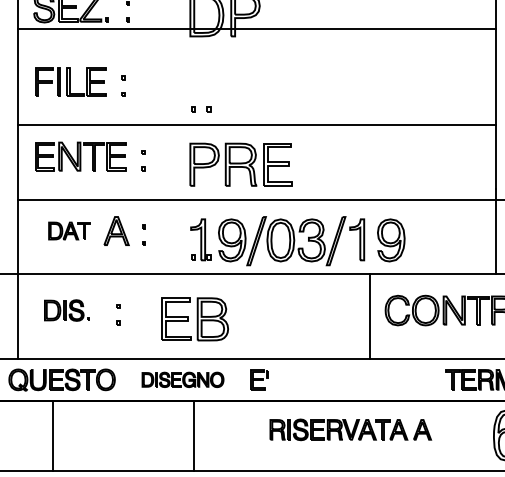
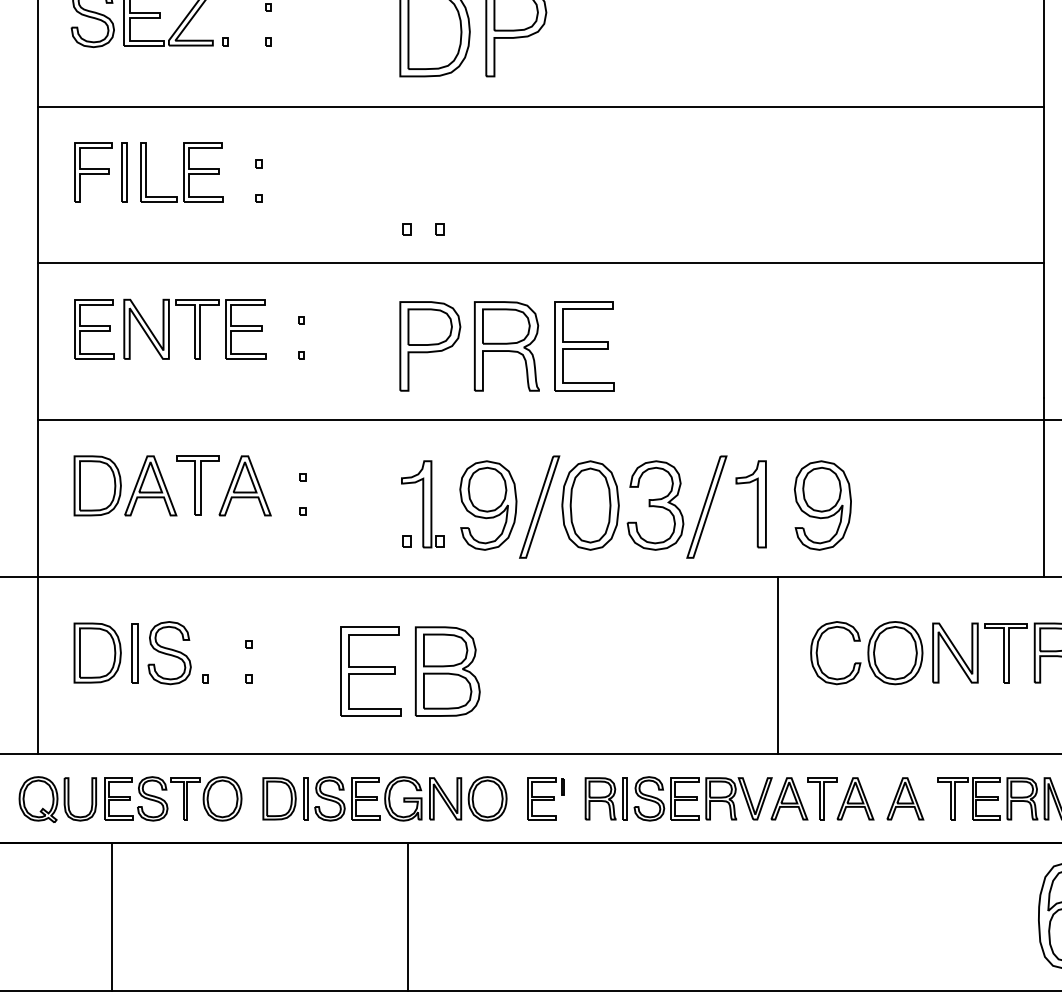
line: (257, 28) -> (541, 106), moved
part: (69, 230) -> (146, 484), size x1.67
part: (66, 310) -> (139, 652), size x1.43
part: (182, 379) -> (383, 798), size x1.43
part: (350, 429) -> (753, 798), moved

